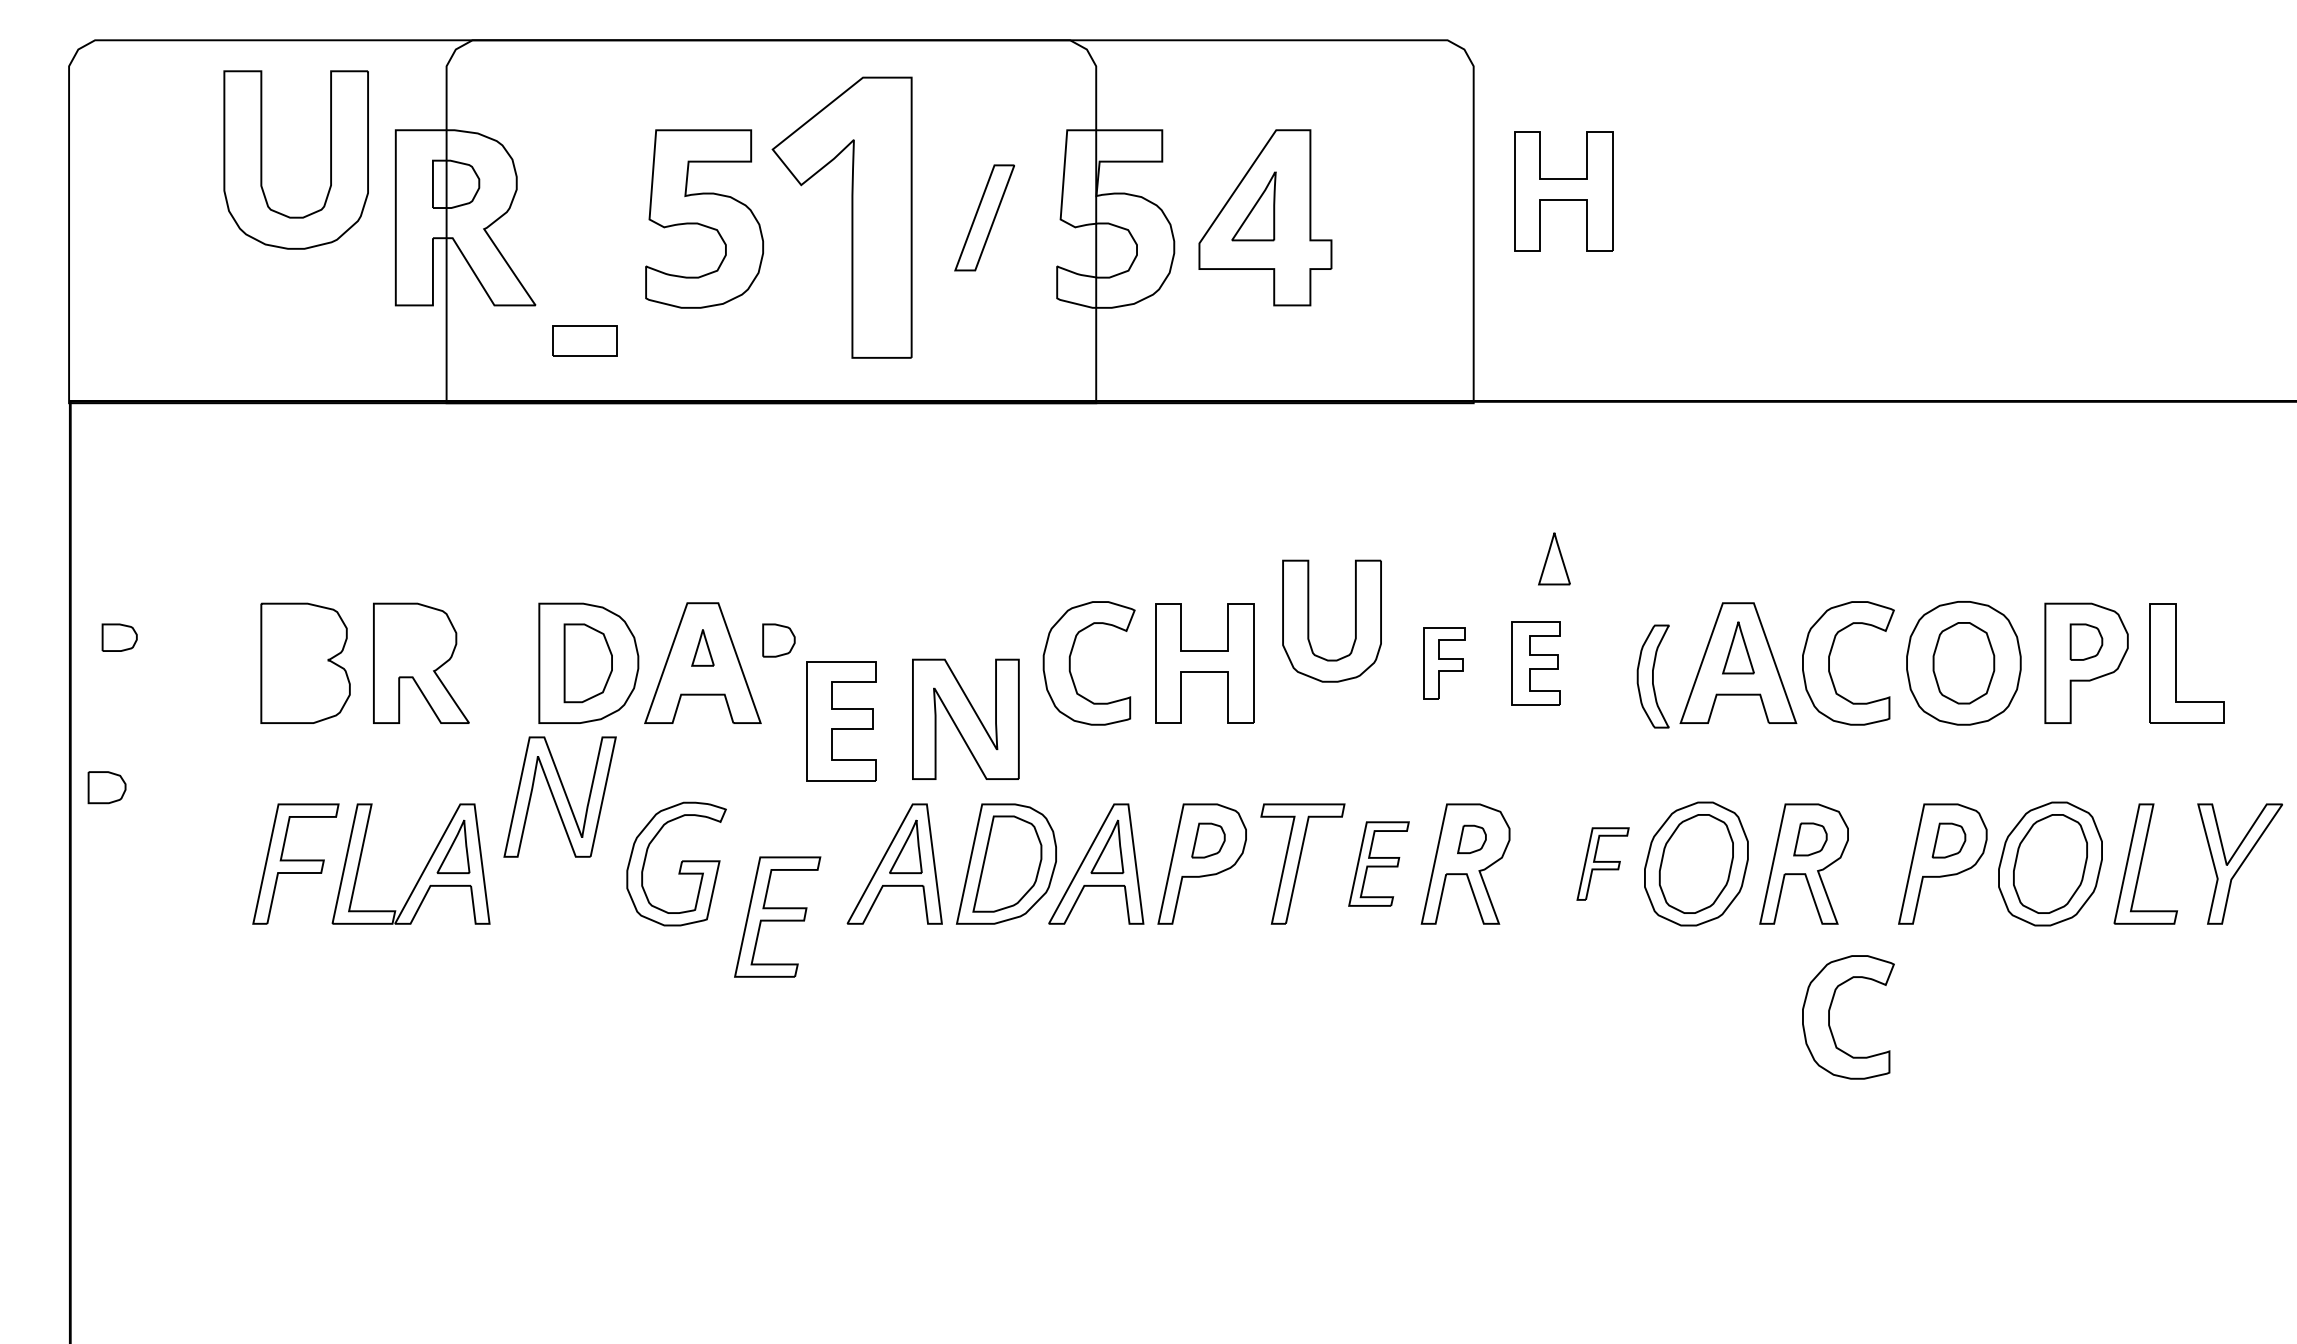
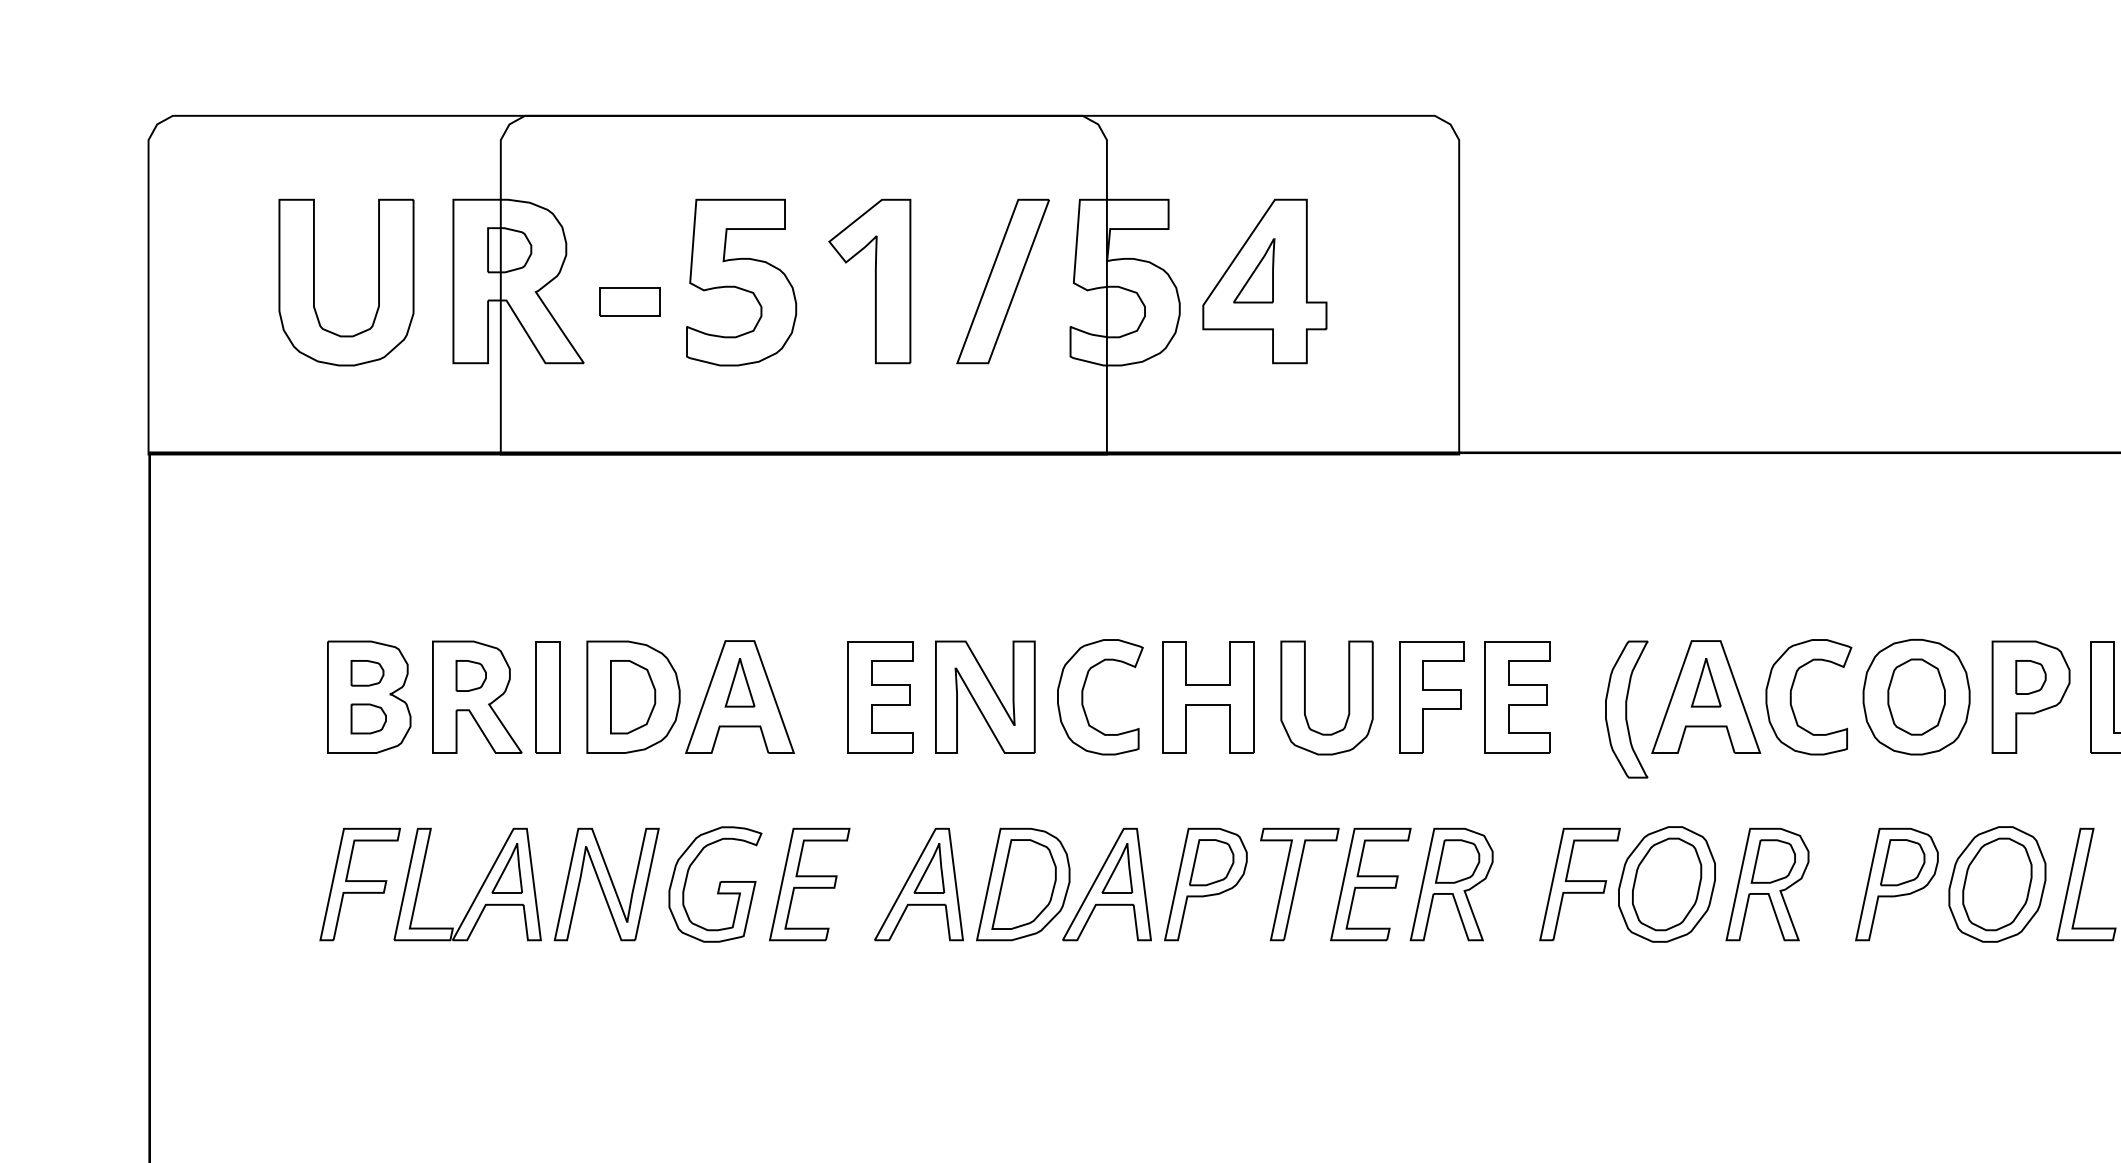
part: (262, 159) -> (315, 282), moved
part: (1563, 191) -> (1542, 256), removed
part: (841, 217) -> (869, 281), size x0.62
part: (984, 217) -> (1002, 281), size x1.67
part: (584, 340) -> (629, 301), moved
part: (1554, 558) -> (1534, 599), removed
part: (1309, 620) -> (1305, 697), moved
part: (119, 637) -> (367, 673), moved
part: (778, 640) -> (470, 675), moved
part: (702, 647) -> (739, 682), size x1.43
part: (496, 663) -> (547, 697), added
part: (1444, 663) -> (1431, 697), size x1.67
part: (1536, 663) -> (1517, 697), size x1.43
part: (1653, 676) -> (1626, 709), size x1.43
part: (965, 718) -> (985, 696), moved
part: (841, 721) -> (880, 697), moved
part: (106, 787) -> (368, 718), moved
part: (559, 796) -> (606, 883), moved
part: (1471, 839) -> (1457, 861), size x1.67
part: (1810, 839) -> (1773, 861), size x1.43
part: (1208, 840) -> (1211, 862), size x1.43
part: (1948, 840) -> (1902, 862), size x1.43
part: (1378, 863) -> (1370, 883), size x1.43
part: (1602, 863) -> (1579, 883), size x1.67
part: (777, 916) -> (809, 883), moved
part: (1829, 1017) -> (1791, 1027), removed

